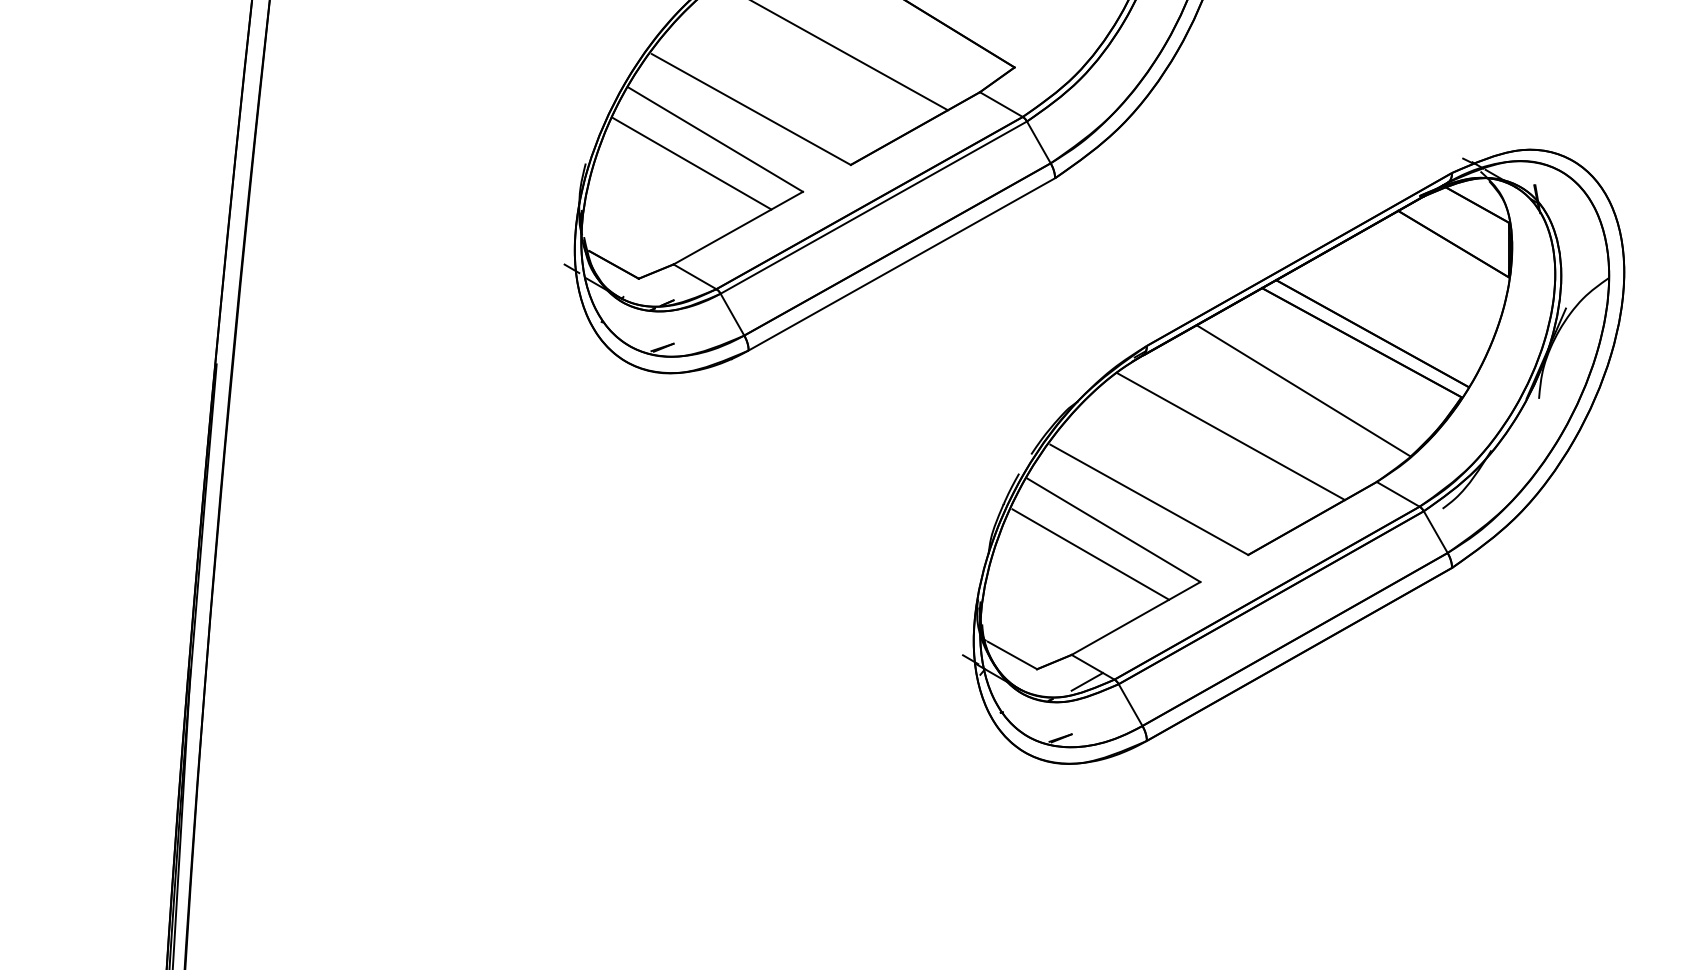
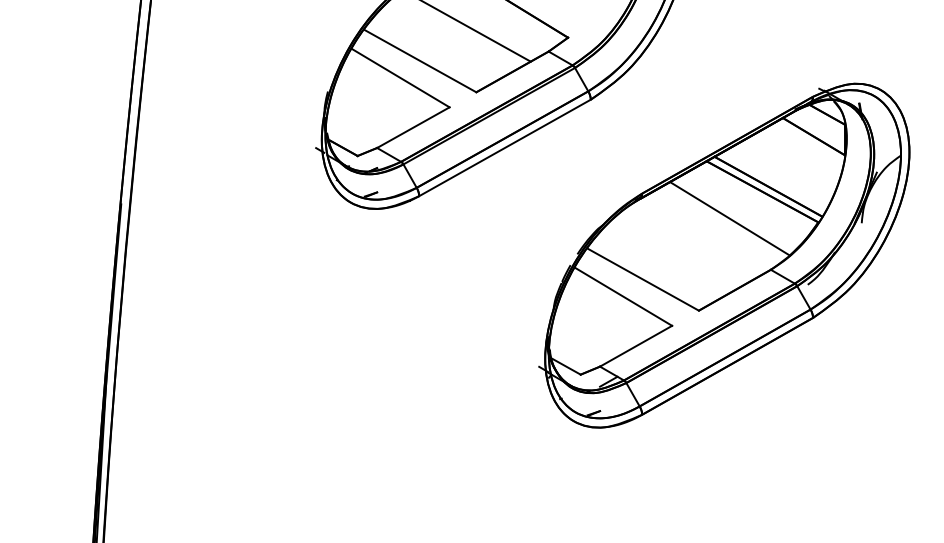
line: (690, 163) -> (386, 91), removed
line: (1231, 434) -> (689, 243), removed
line: (1090, 554) -> (610, 310), removed

